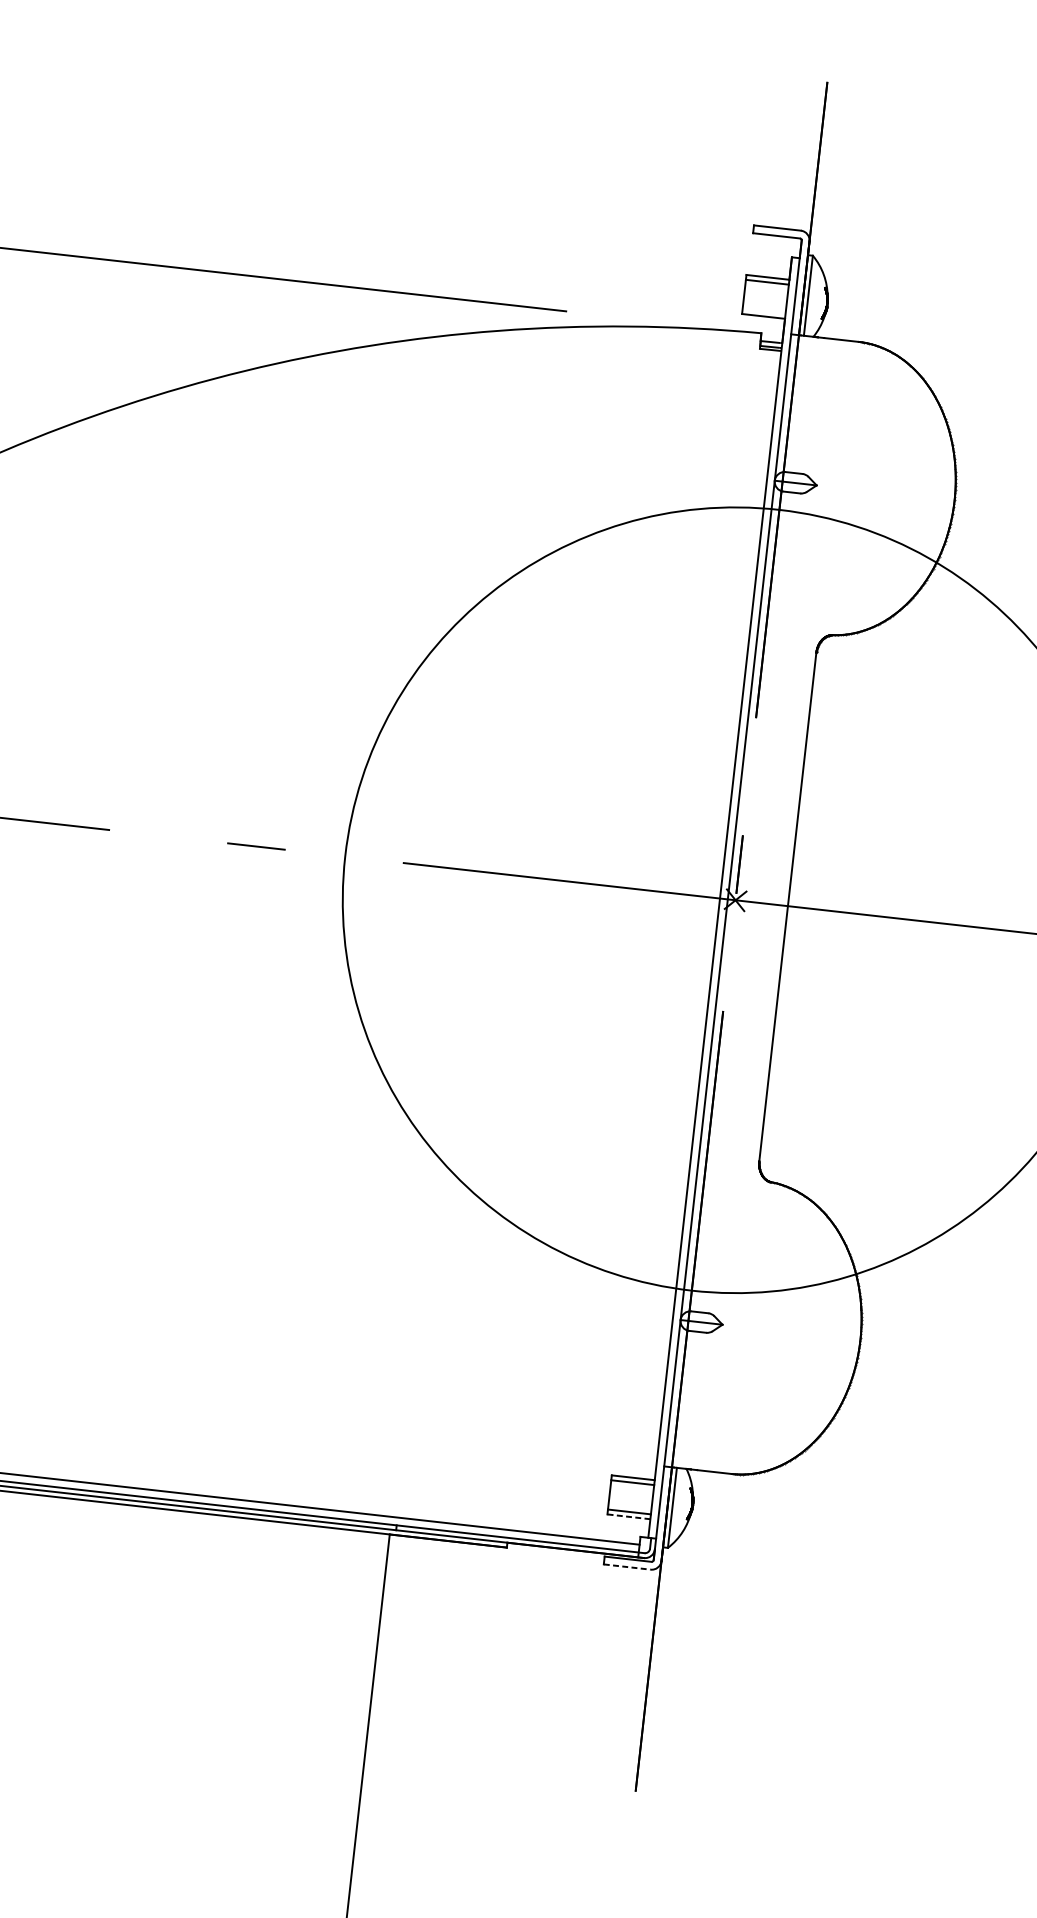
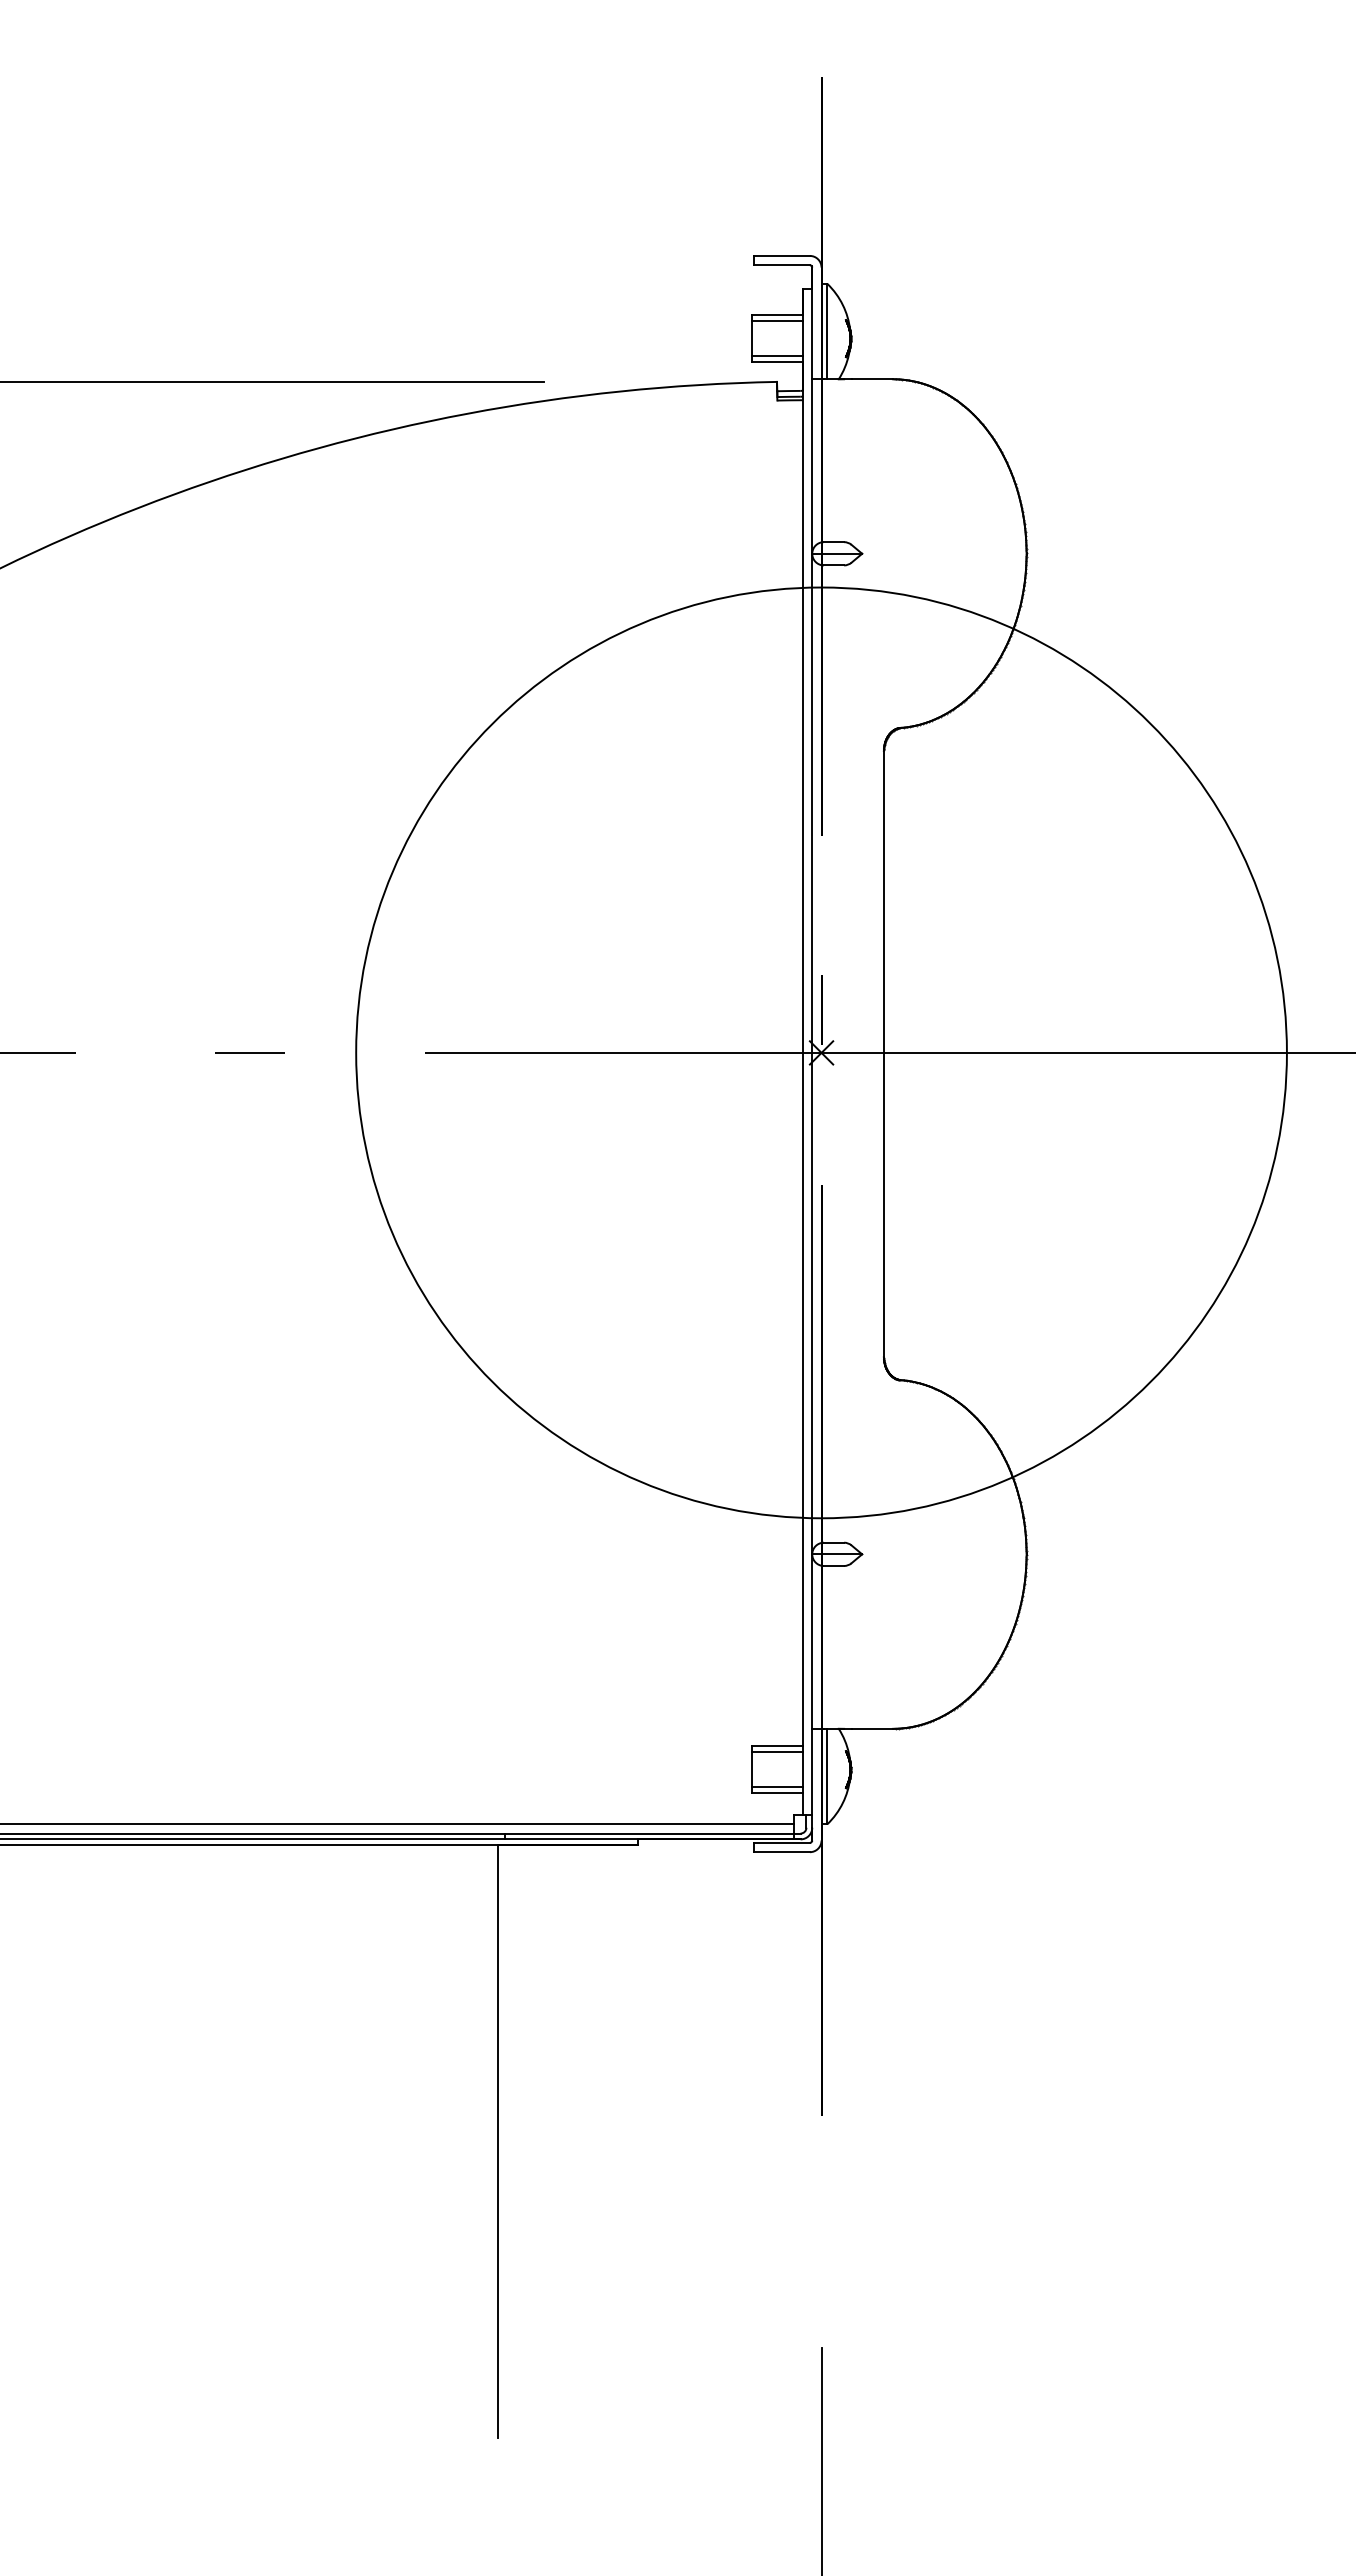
line: (763, 311) -> (776, 356), added
line: (629, 1516) -> (777, 1792), dashed -> solid
line: (627, 1567) -> (782, 1852), dashed -> solid

